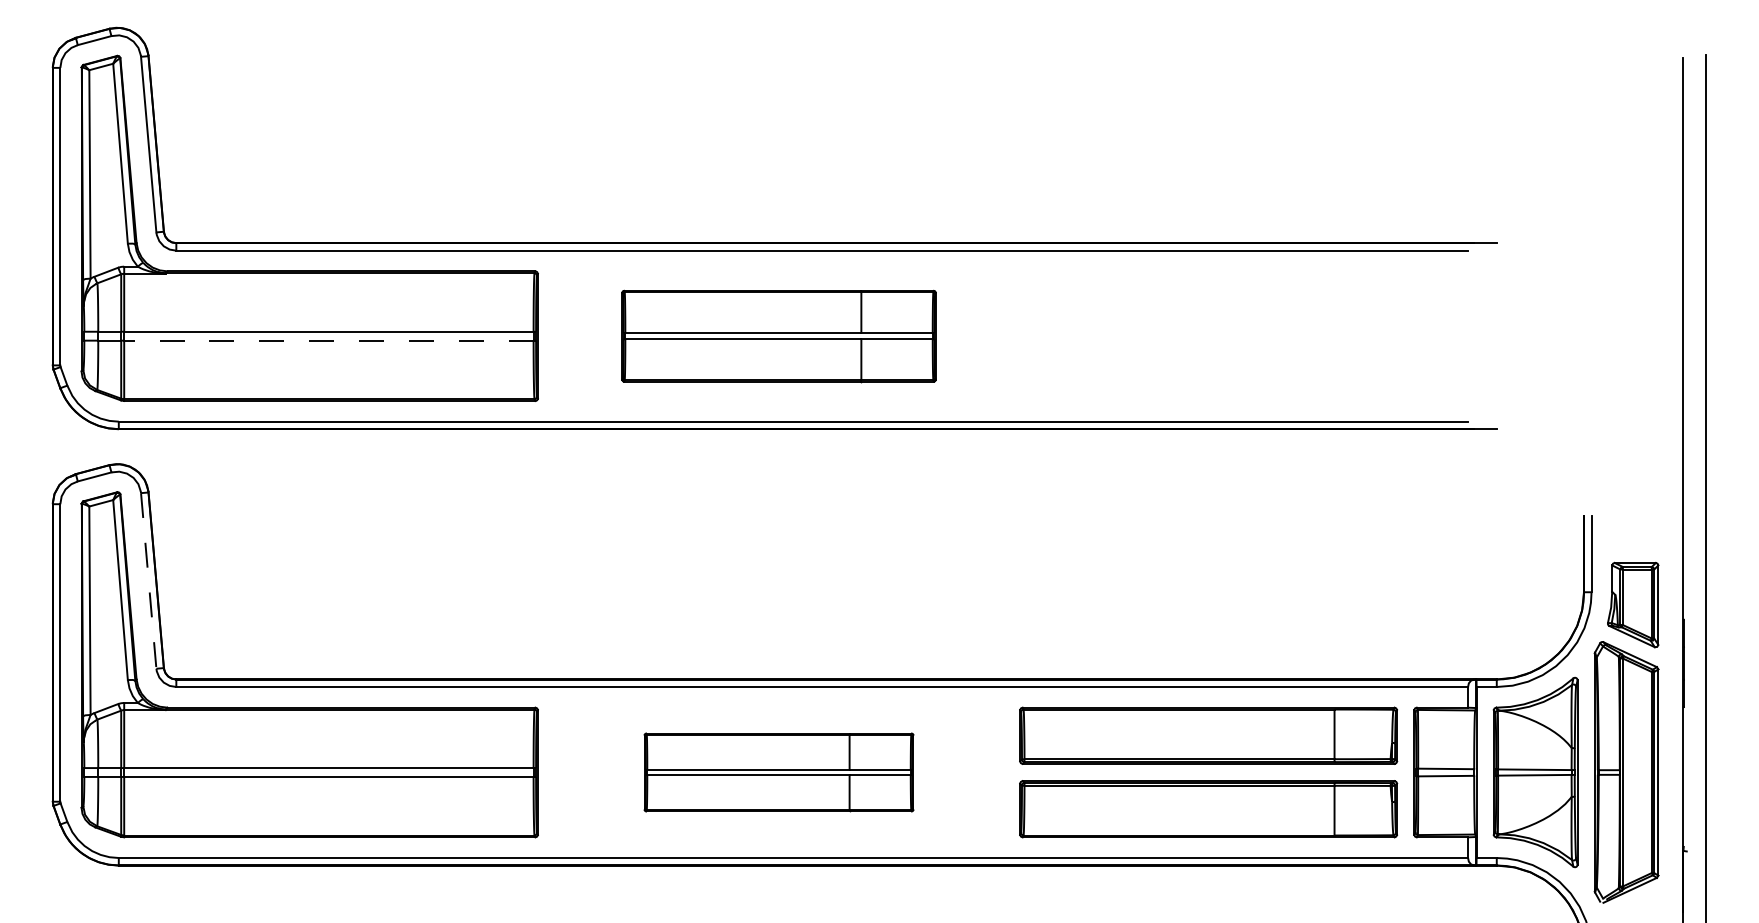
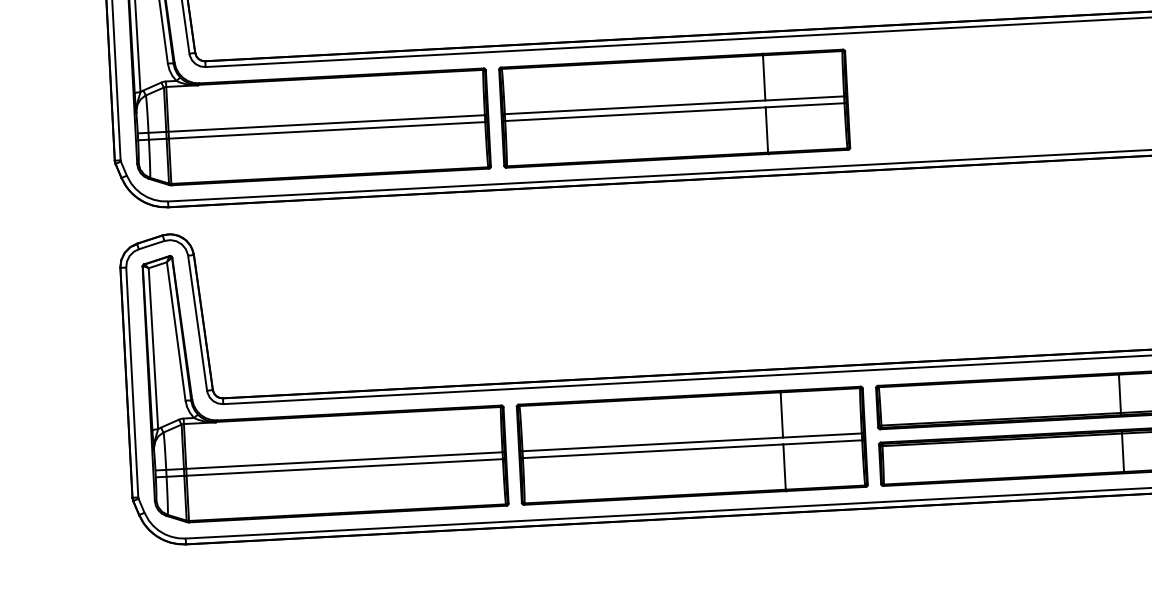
part: (778, 336) -> (674, 108), size x1.43
line: (328, 340) -> (326, 130), dashed -> solid
line: (148, 581) -> (197, 323), dashed -> solid
part: (778, 772) -> (691, 445), size x1.67

